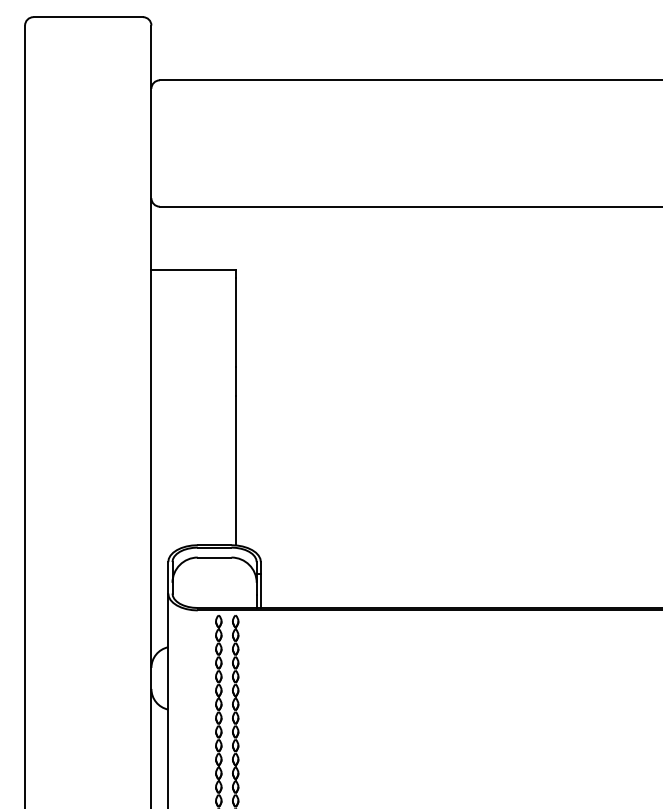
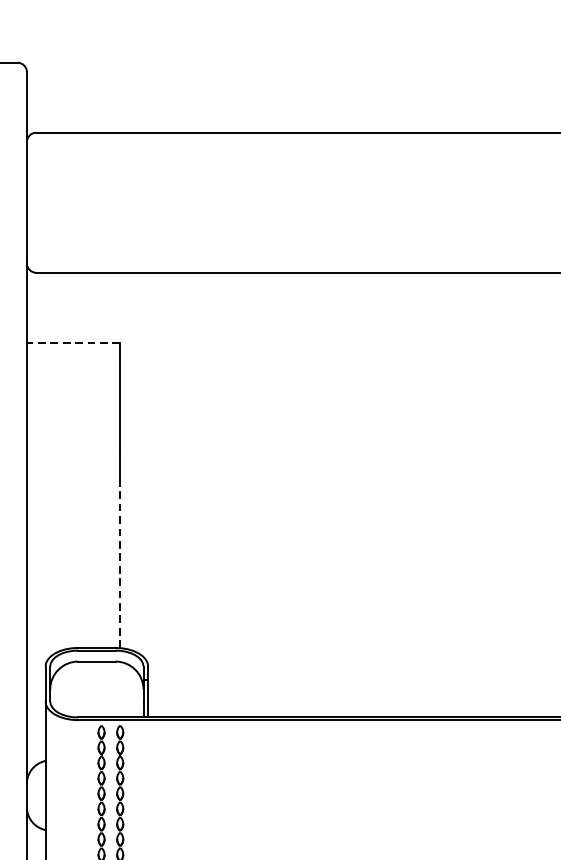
line: (193, 269) -> (73, 342), solid -> dashed
line: (235, 470) -> (120, 565), solid -> dashed

